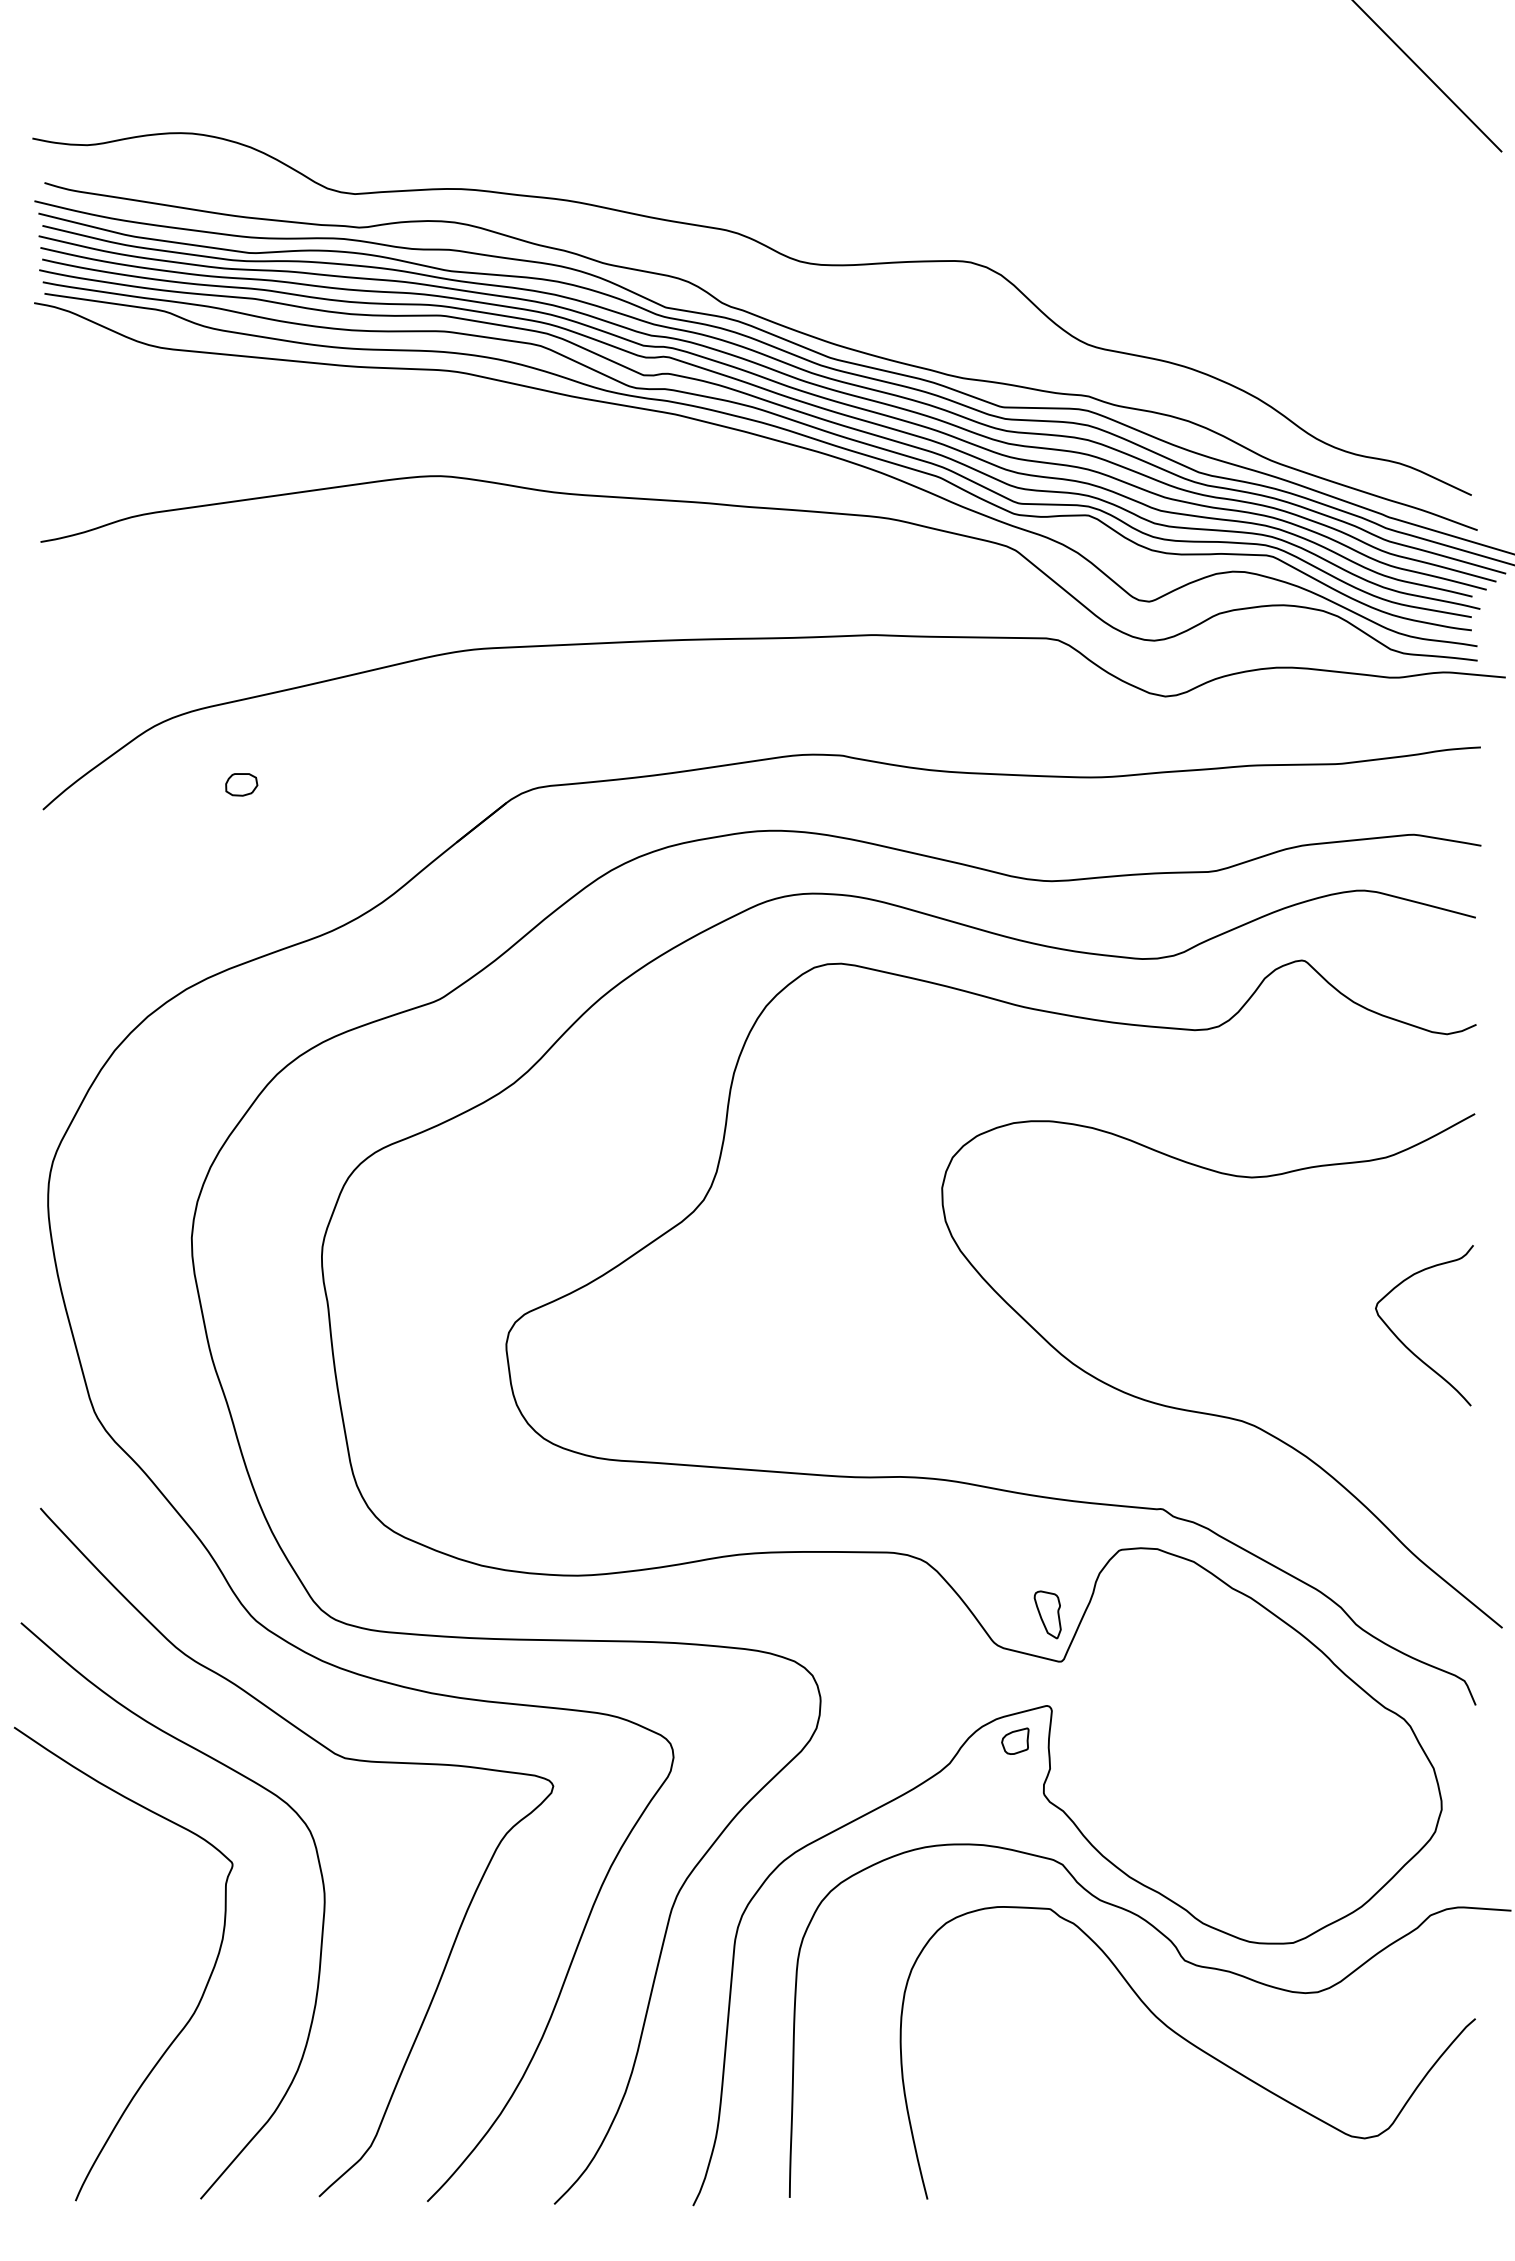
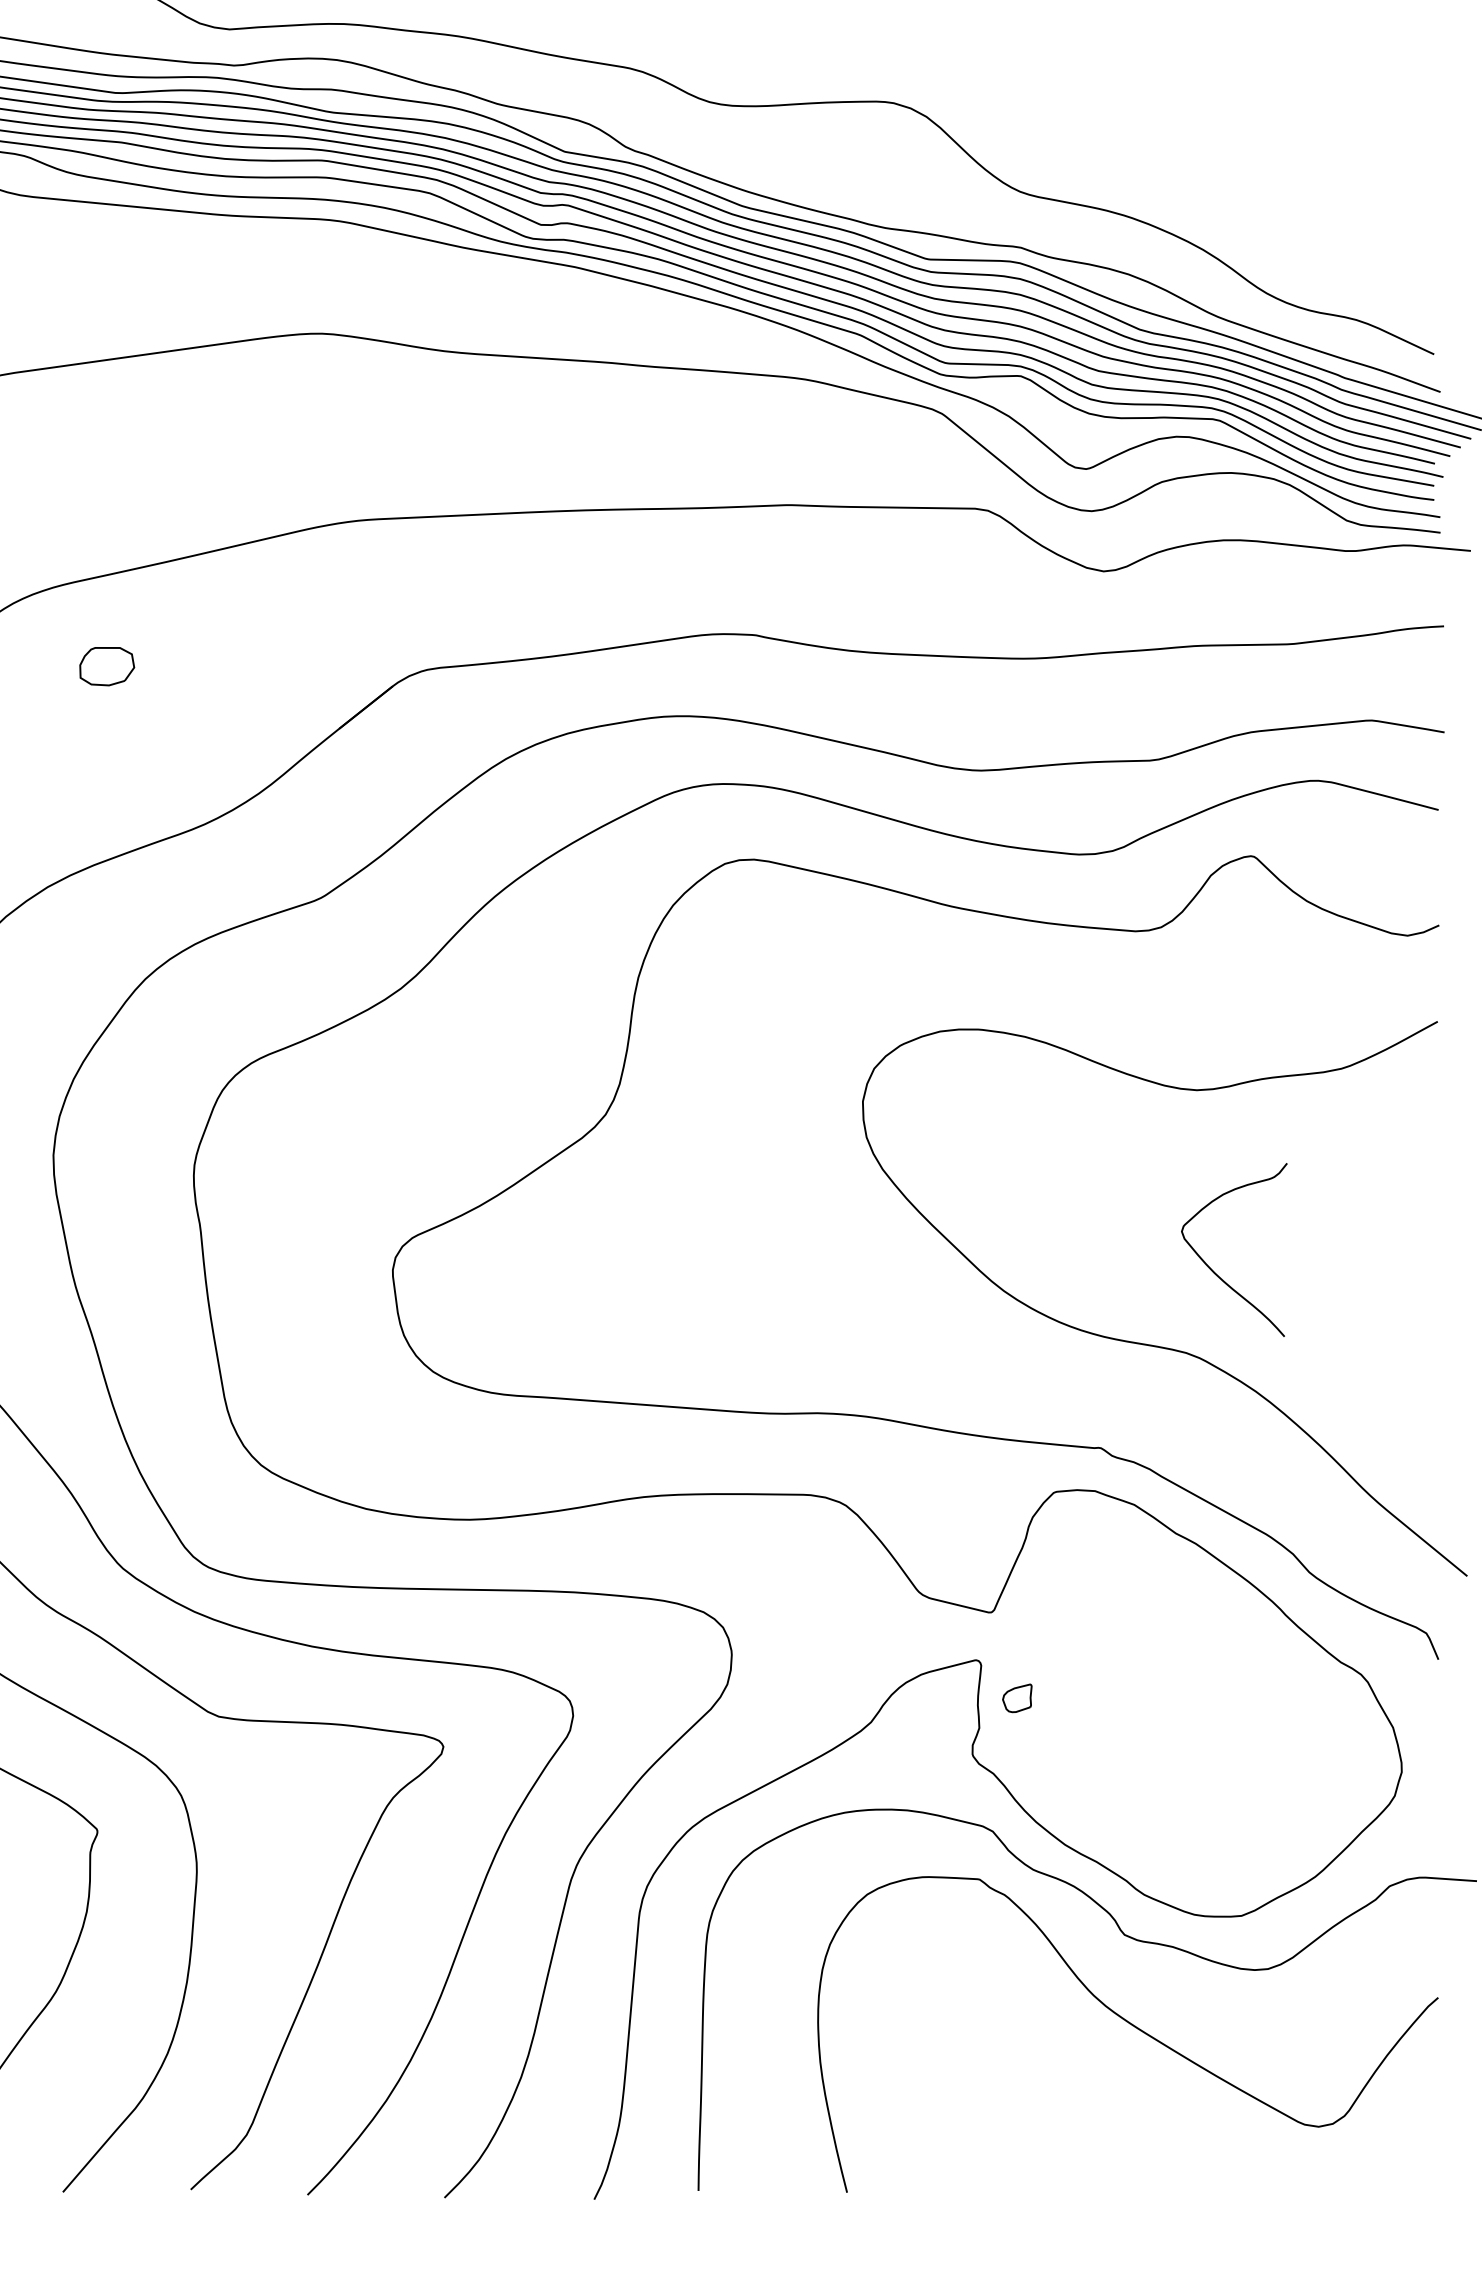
part: (241, 784) -> (107, 666), size x1.6
curve: (1405, 1344) -> (1213, 1270), moved
part: (1047, 1614) -> (976, 1561), removed
part: (1015, 1740) -> (1017, 1697), moved

